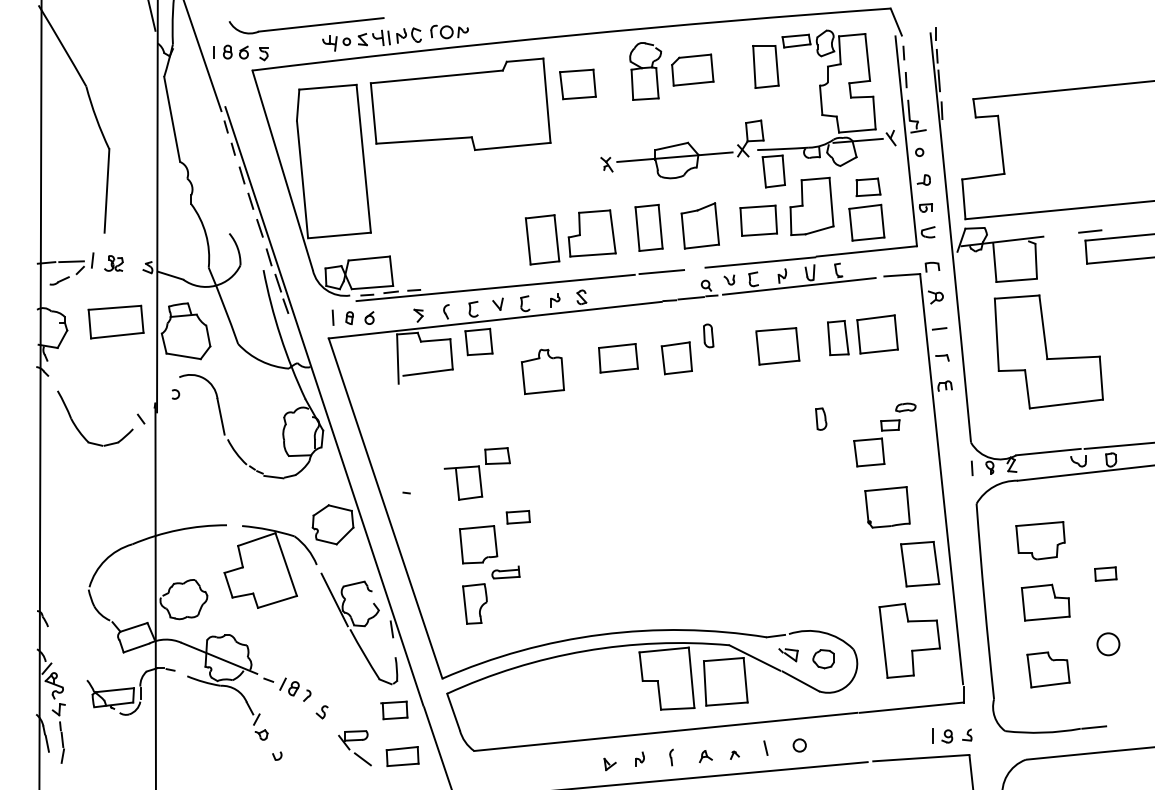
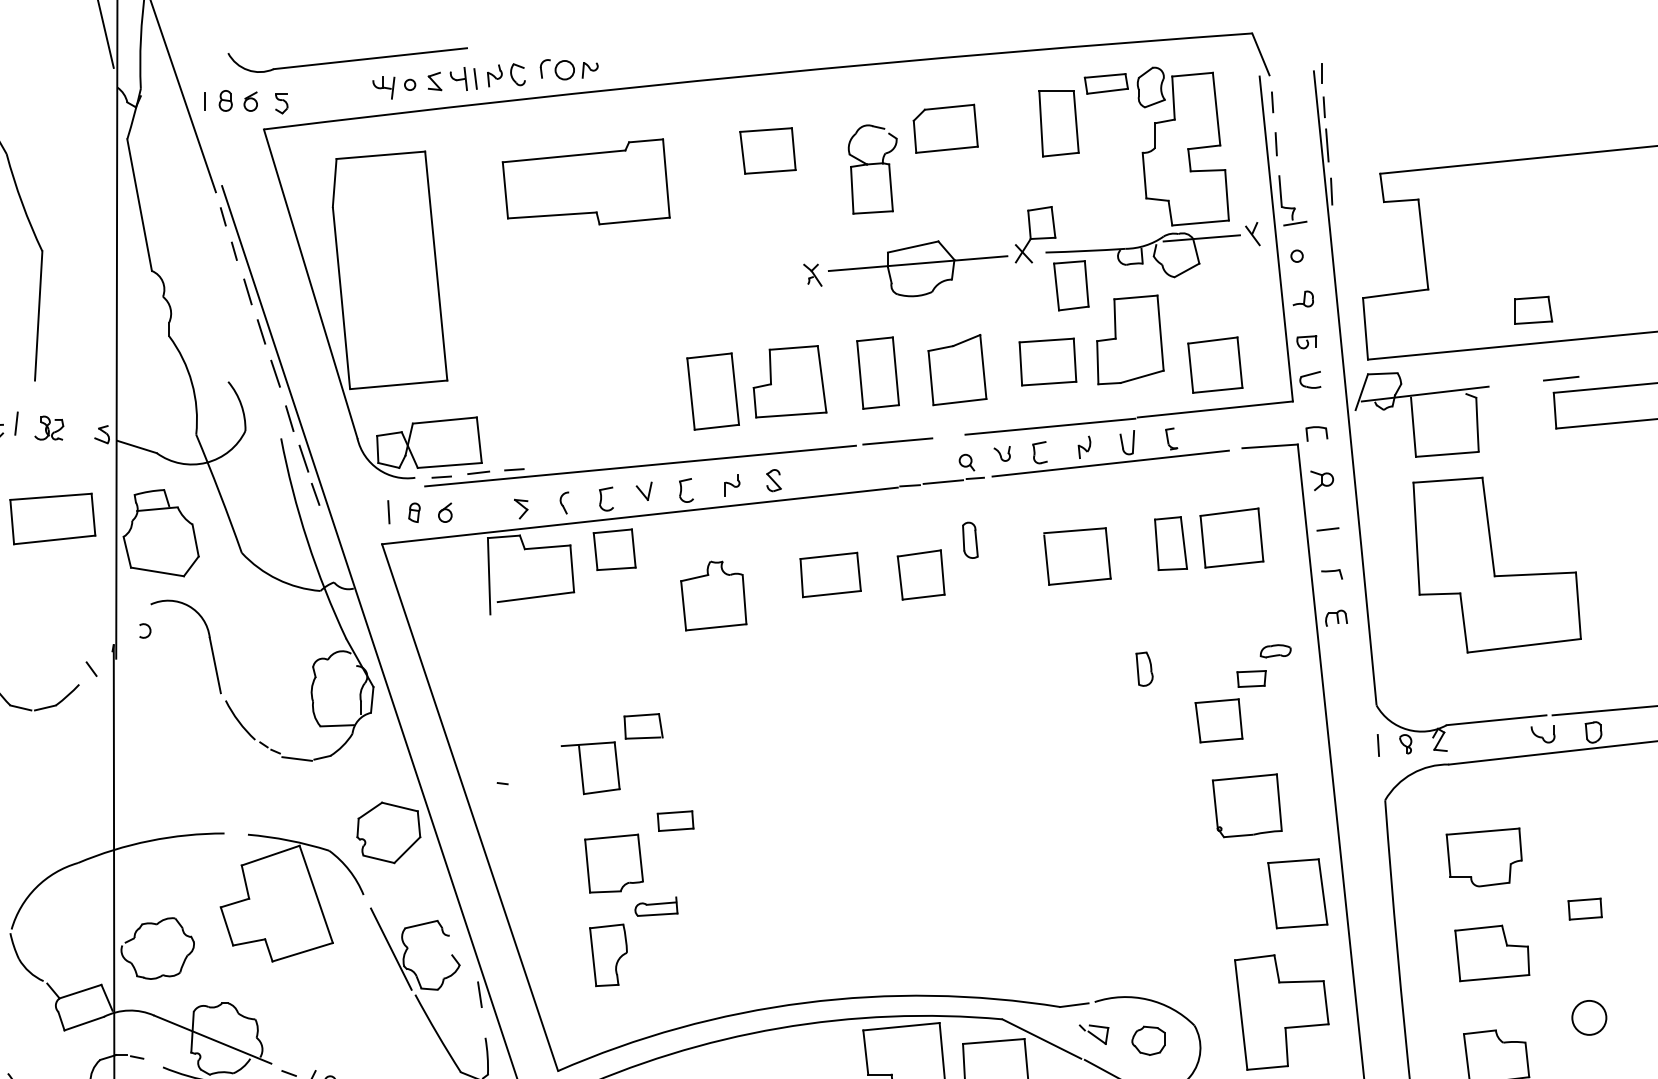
part: (645, 71) -> (872, 169), moved
part: (460, 104) -> (586, 182), size x0.6
part: (868, 187) -> (1533, 310), moved

